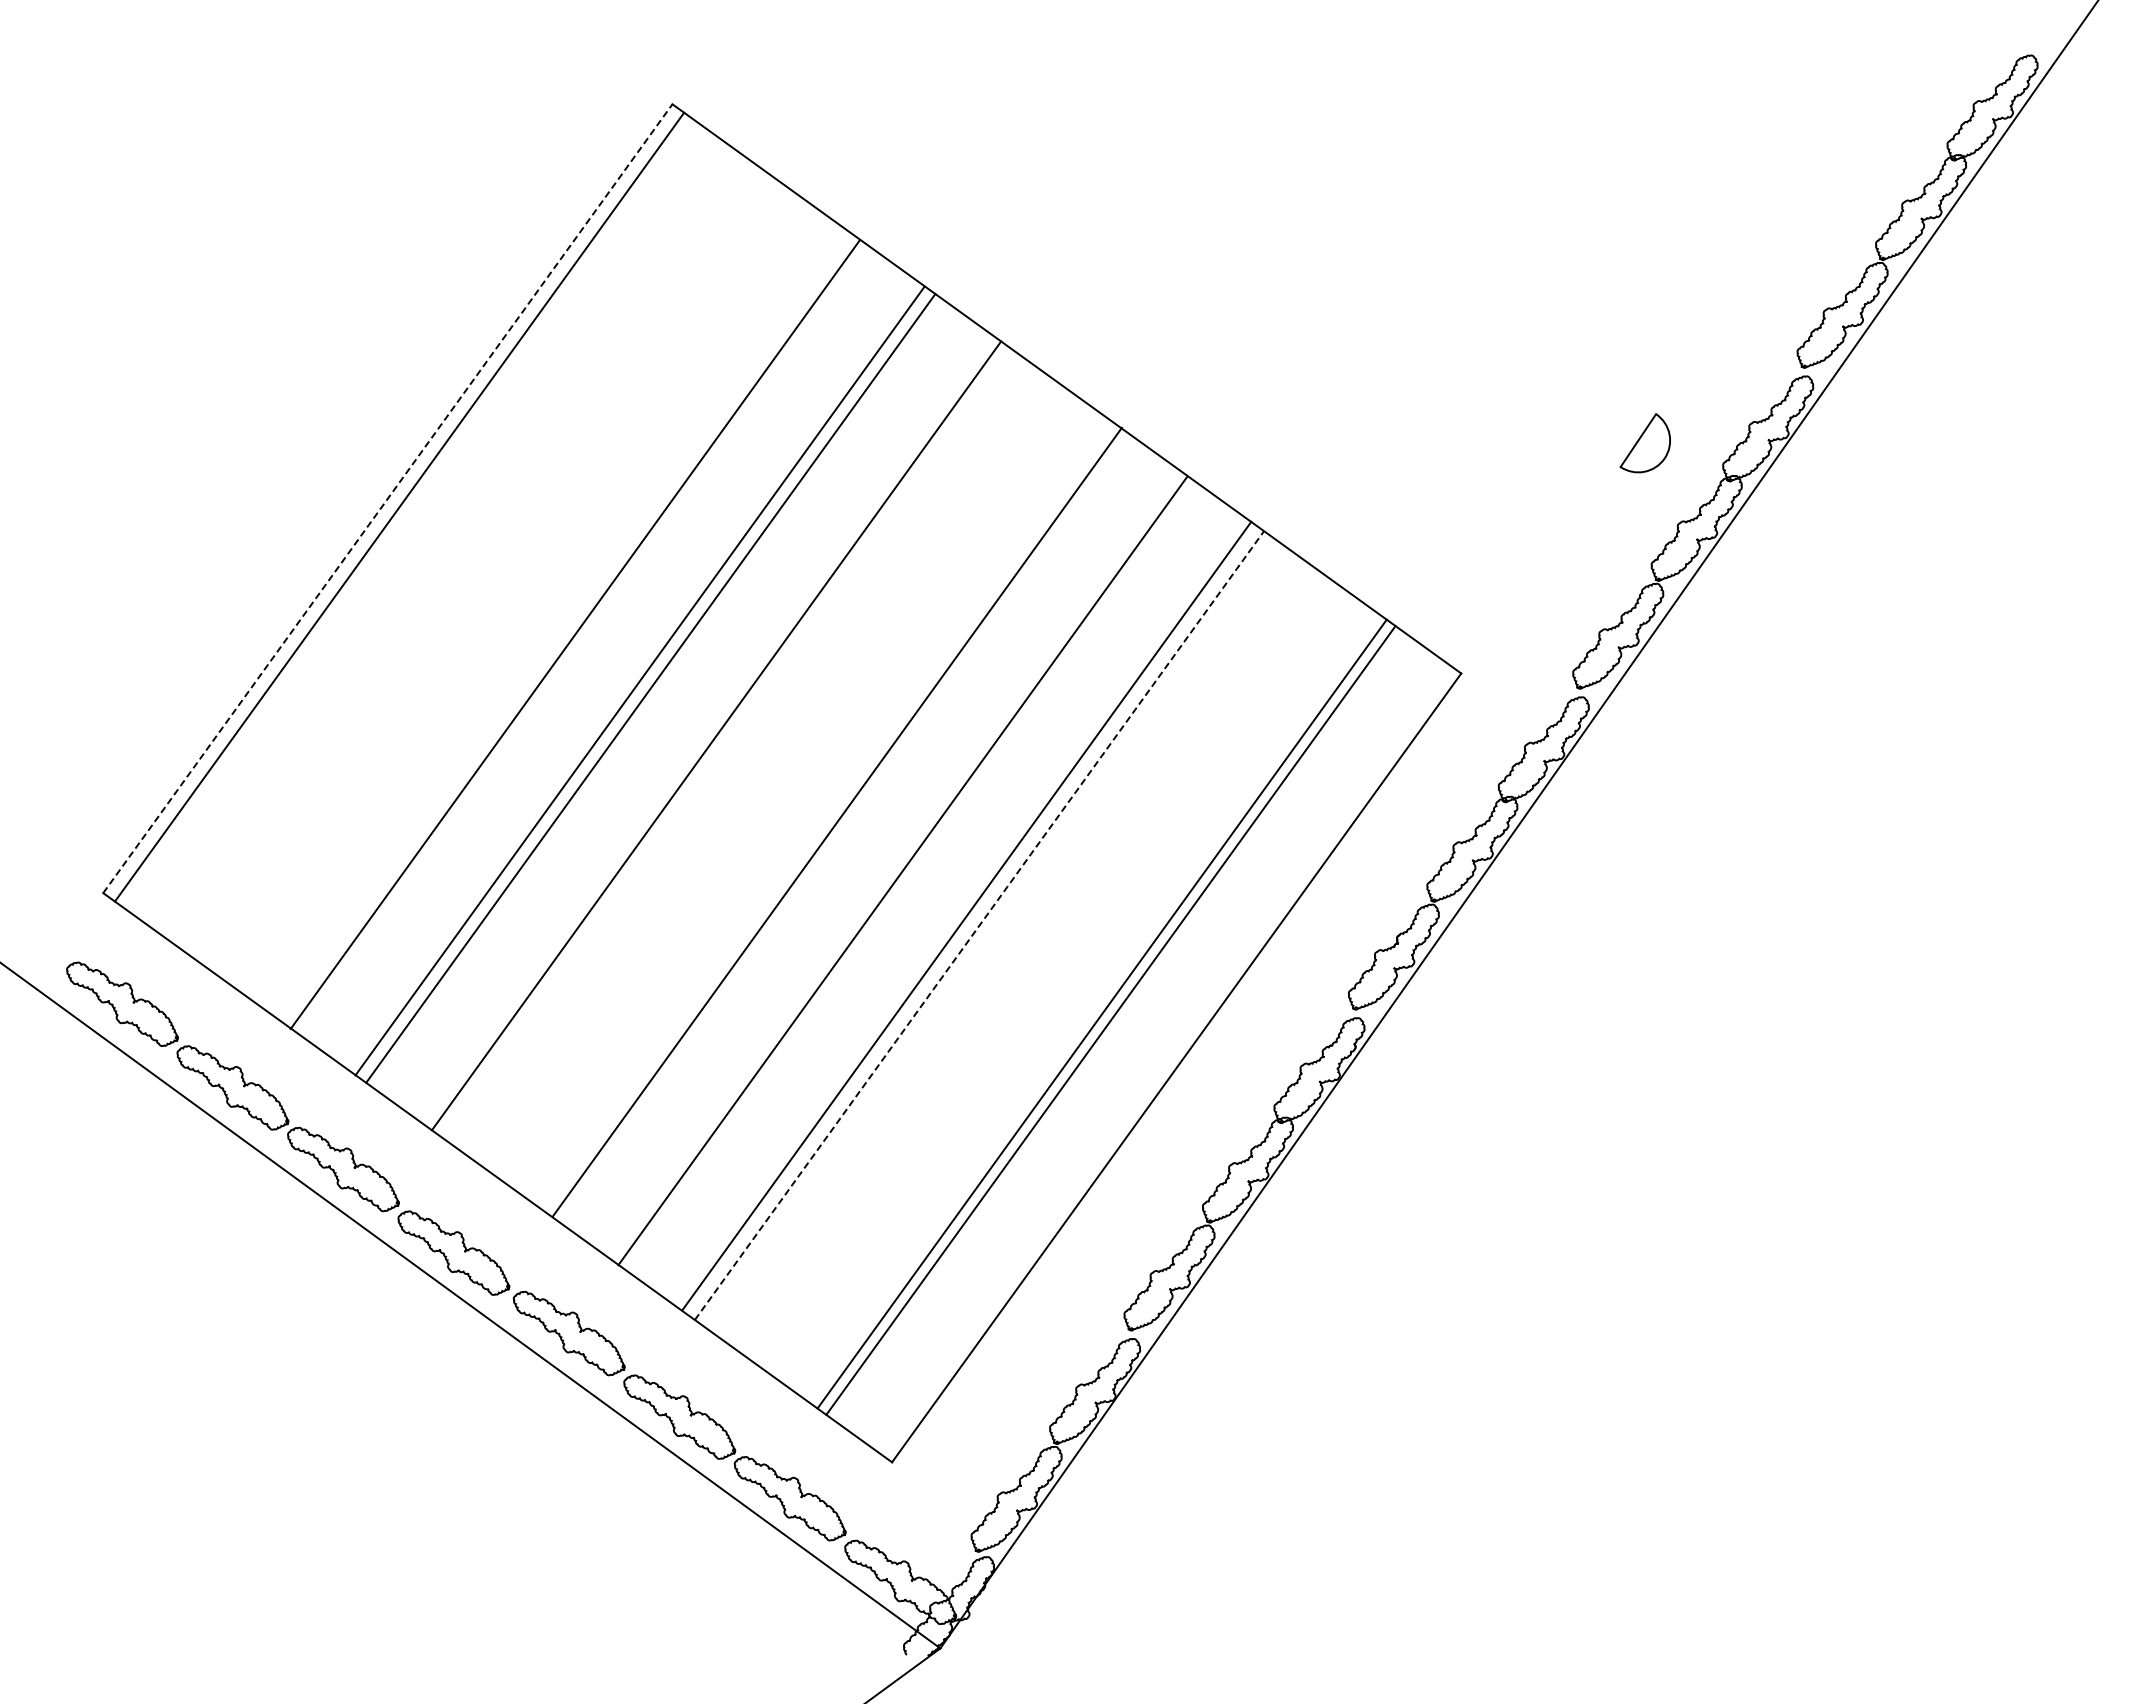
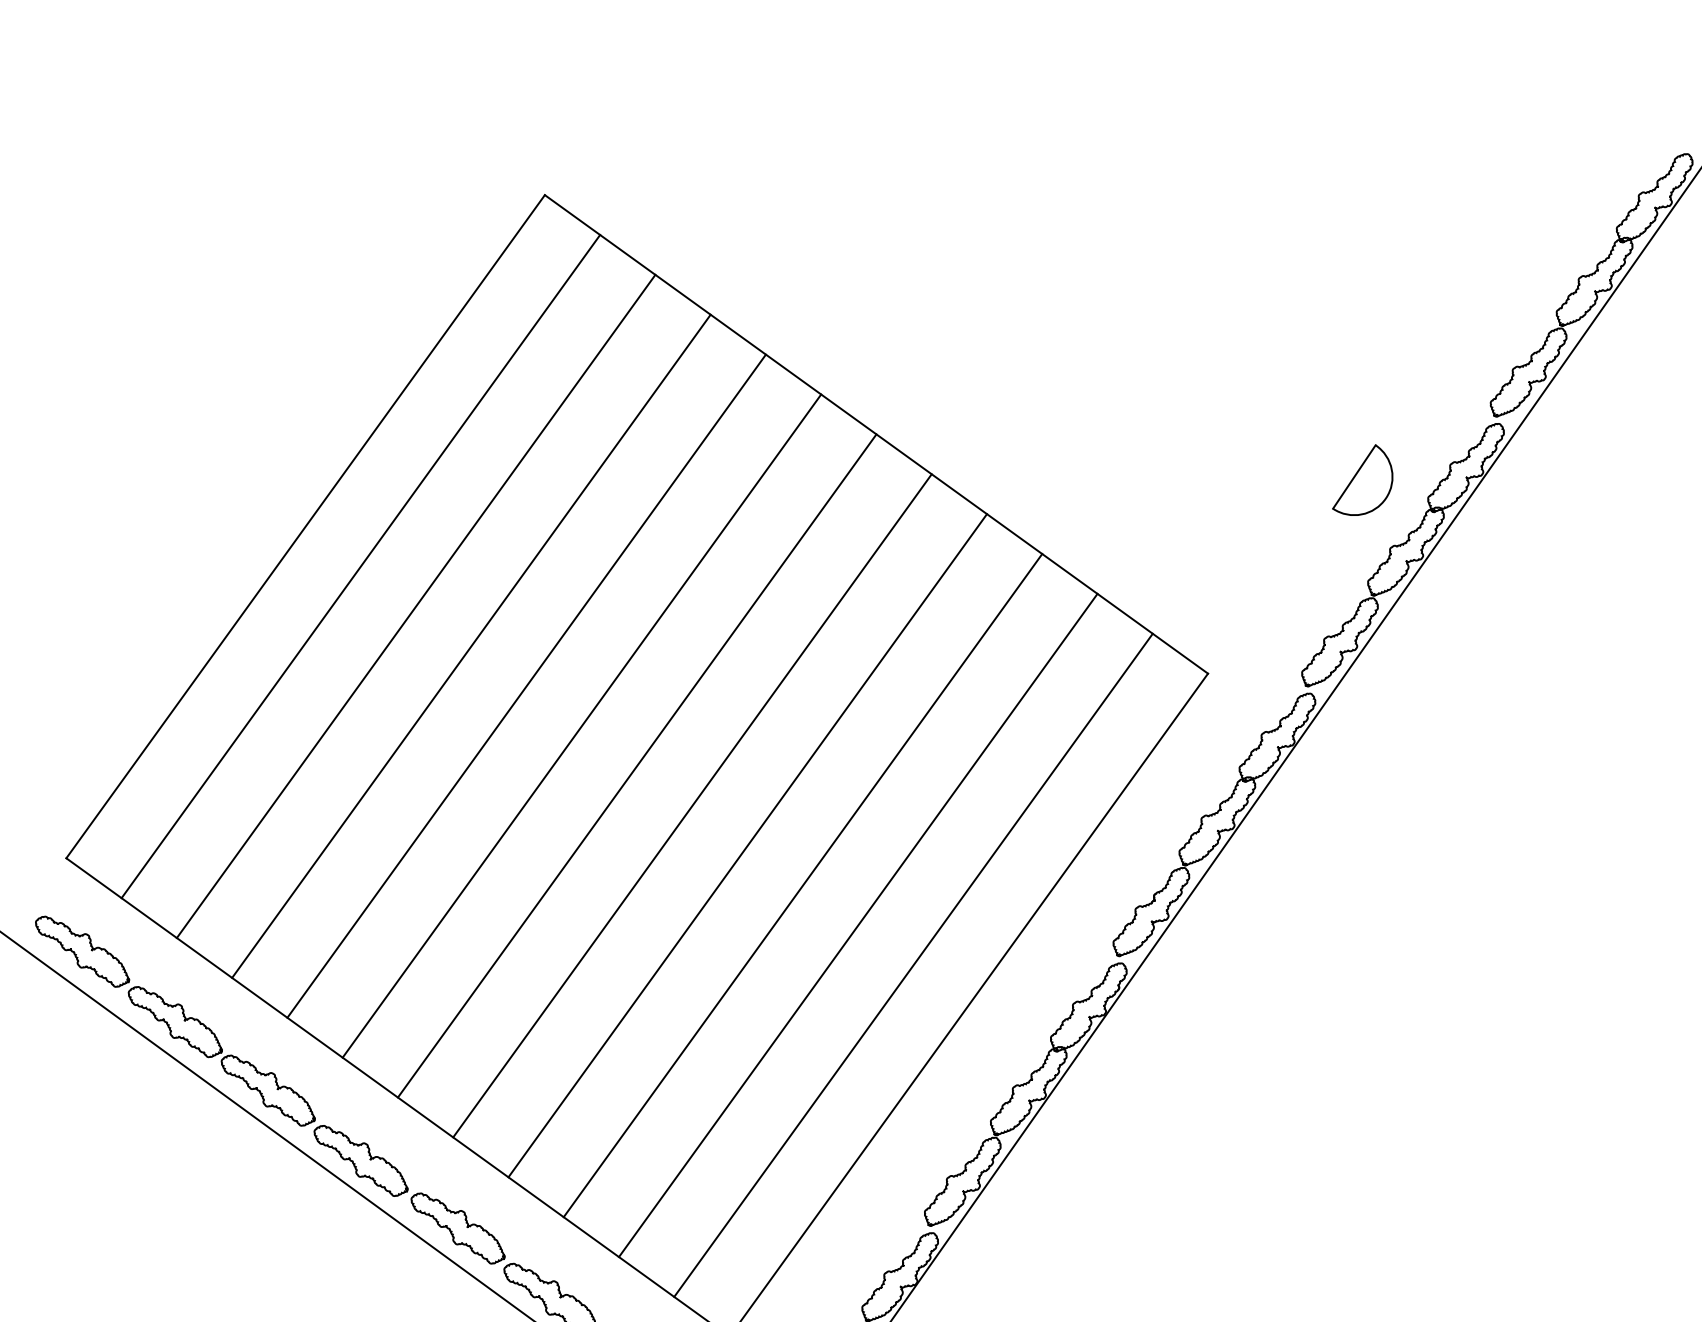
part: (1645, 442) -> (1362, 479), size x1.43
line: (388, 498) -> (306, 526), dashed -> solid
line: (399, 506) -> (360, 566), moved
line: (574, 634) -> (415, 606), moved
line: (639, 680) -> (470, 645), moved
line: (836, 821) -> (636, 765), moved
line: (902, 870) -> (692, 805), moved
line: (966, 915) -> (747, 845), moved
line: (979, 925) -> (803, 885), dashed -> solid
line: (1101, 1013) -> (857, 925), moved

